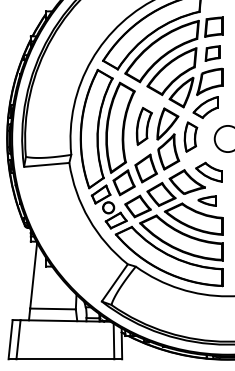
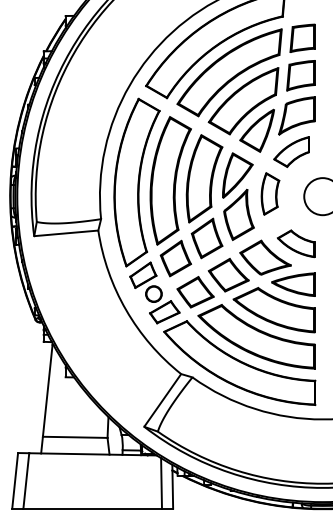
part: (212, 53) -> (300, 75), size x1.43
part: (144, 126) -> (204, 178), size x1.67
part: (207, 201) -> (293, 284), size x1.67

